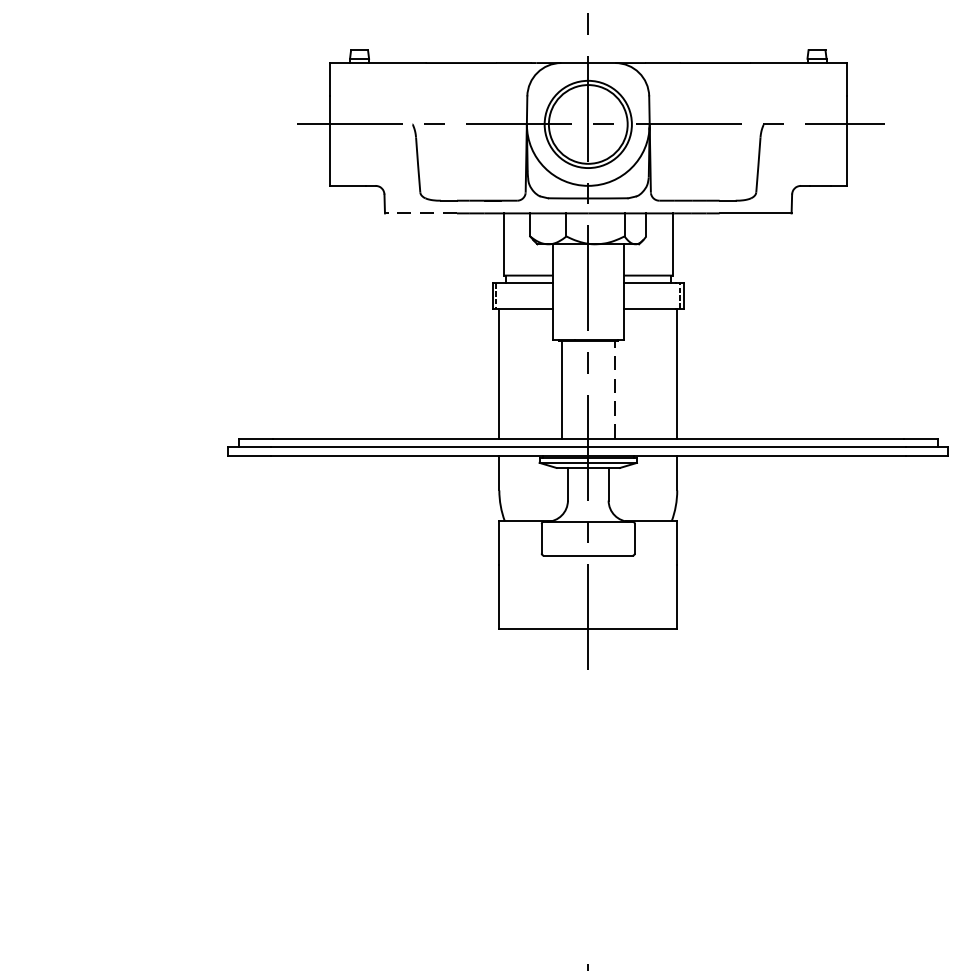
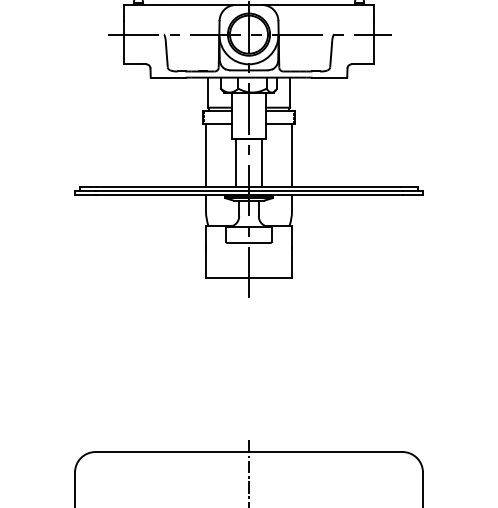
line: (419, 213) -> (167, 77), dashed -> solid
line: (614, 389) -> (261, 162), dashed -> solid

